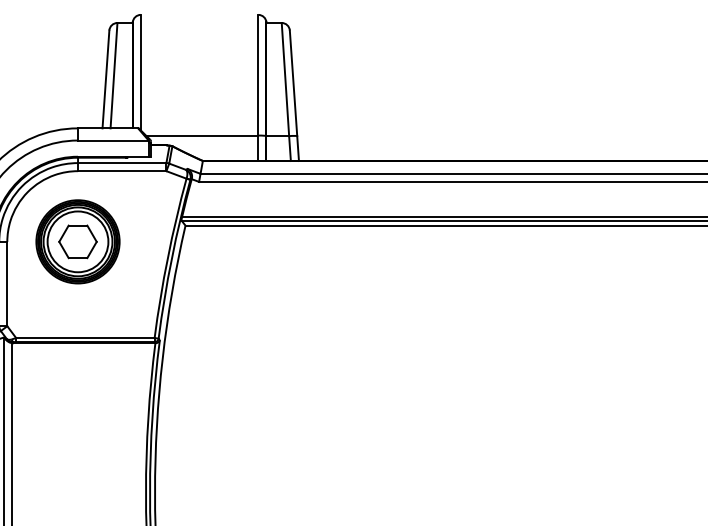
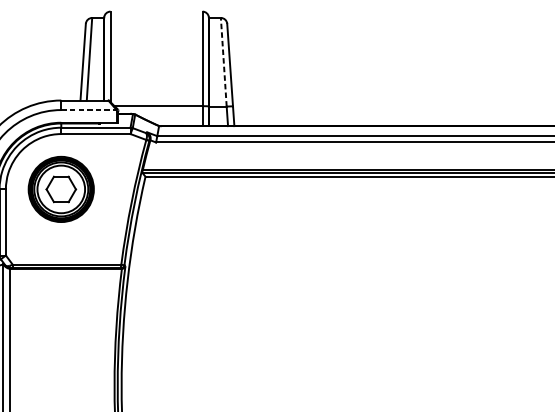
line: (285, 79) -> (223, 62), solid -> dashed
line: (113, 140) -> (89, 110), solid -> dashed

